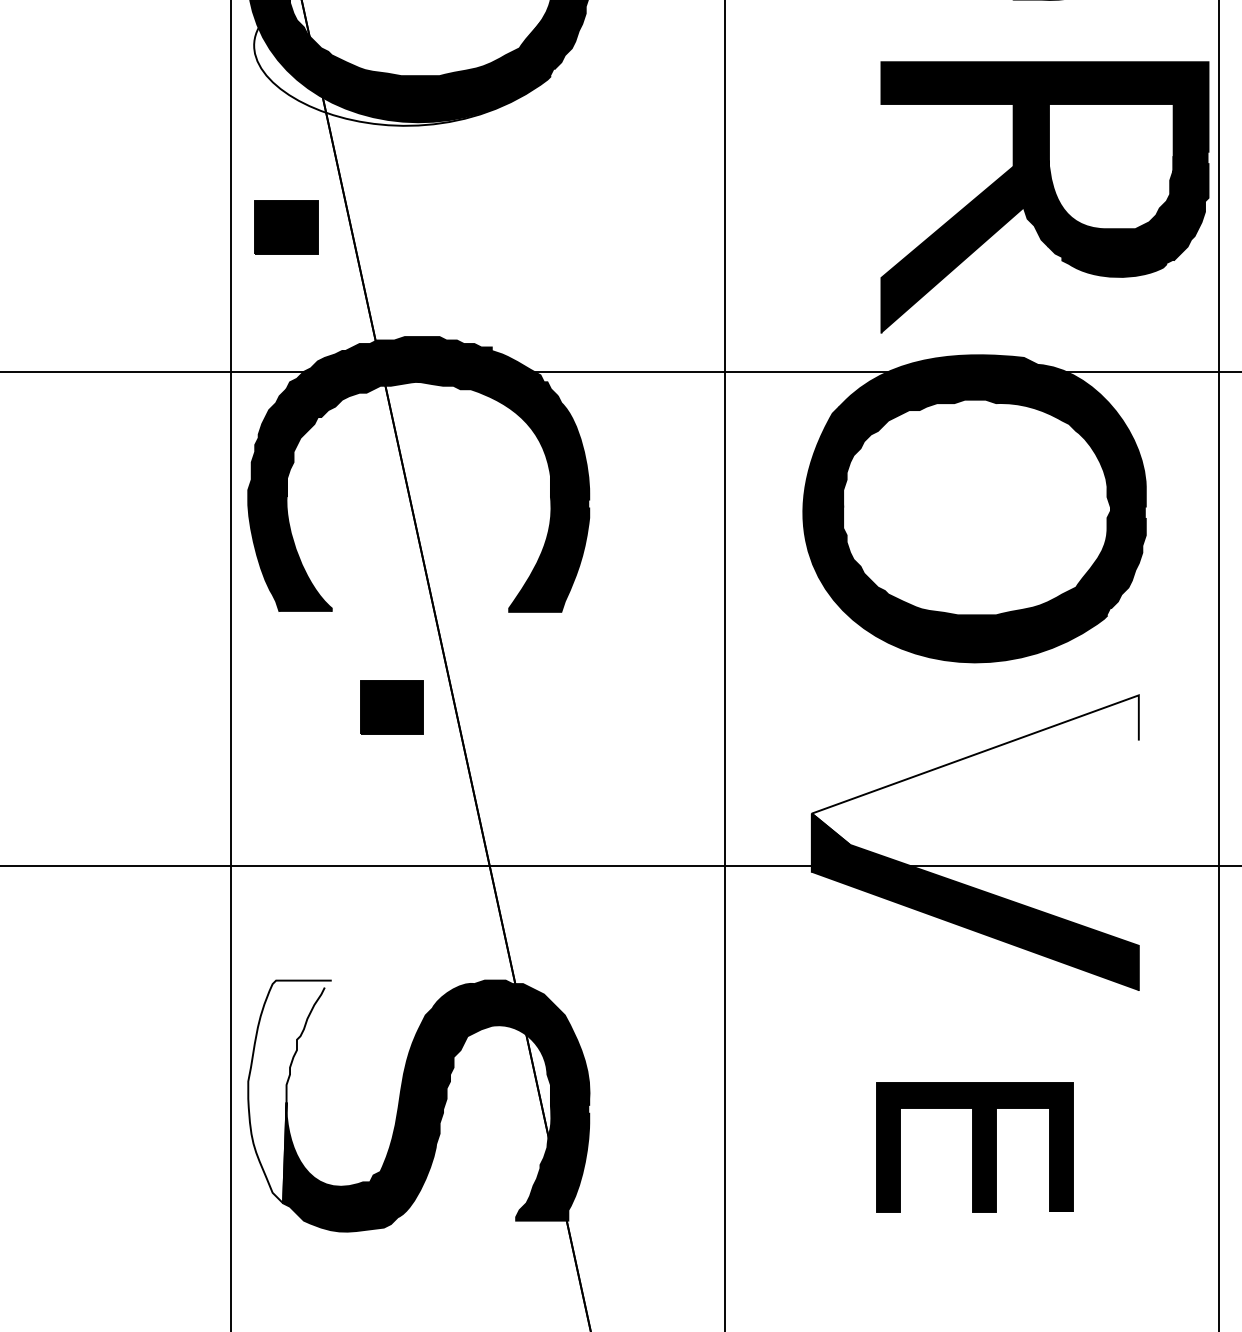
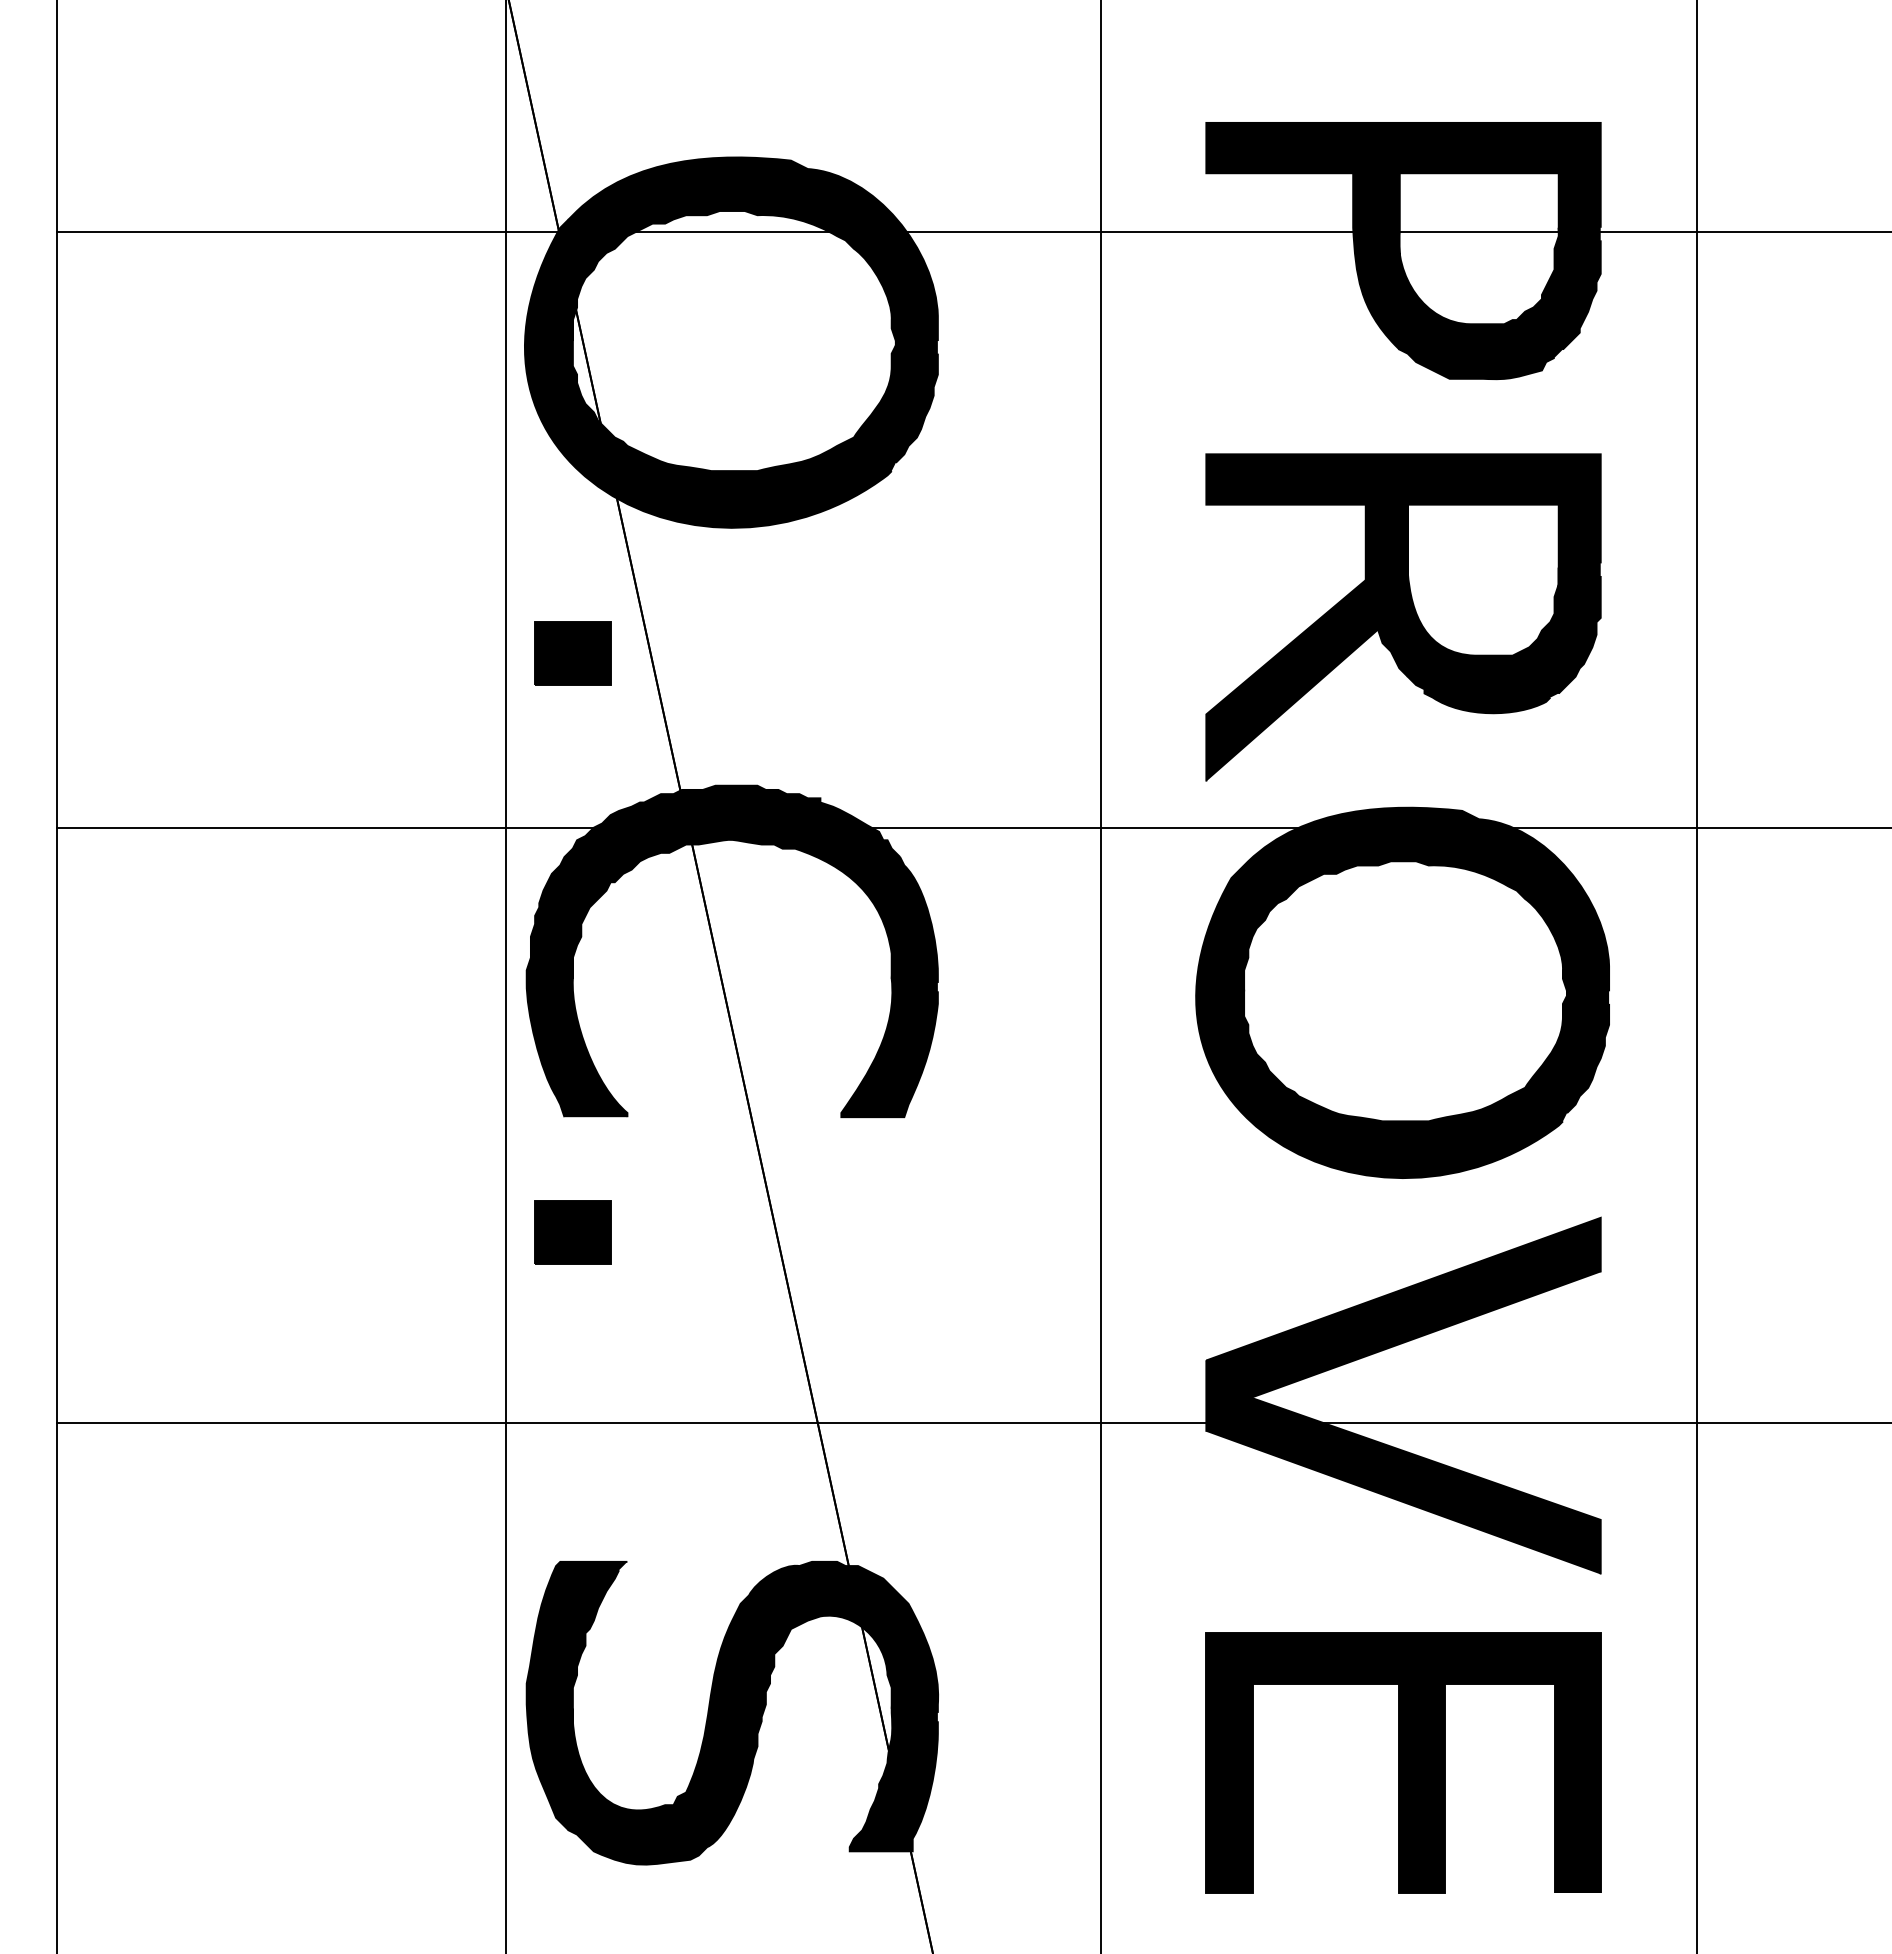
part: (1044, 197) -> (1403, 617), moved
part: (391, 707) -> (572, 1232), moved
fill: (975, 769) -> (1403, 1307), added
fill: (289, 1091) -> (576, 1695), added
part: (975, 1146) -> (1403, 1762), size x1.67

